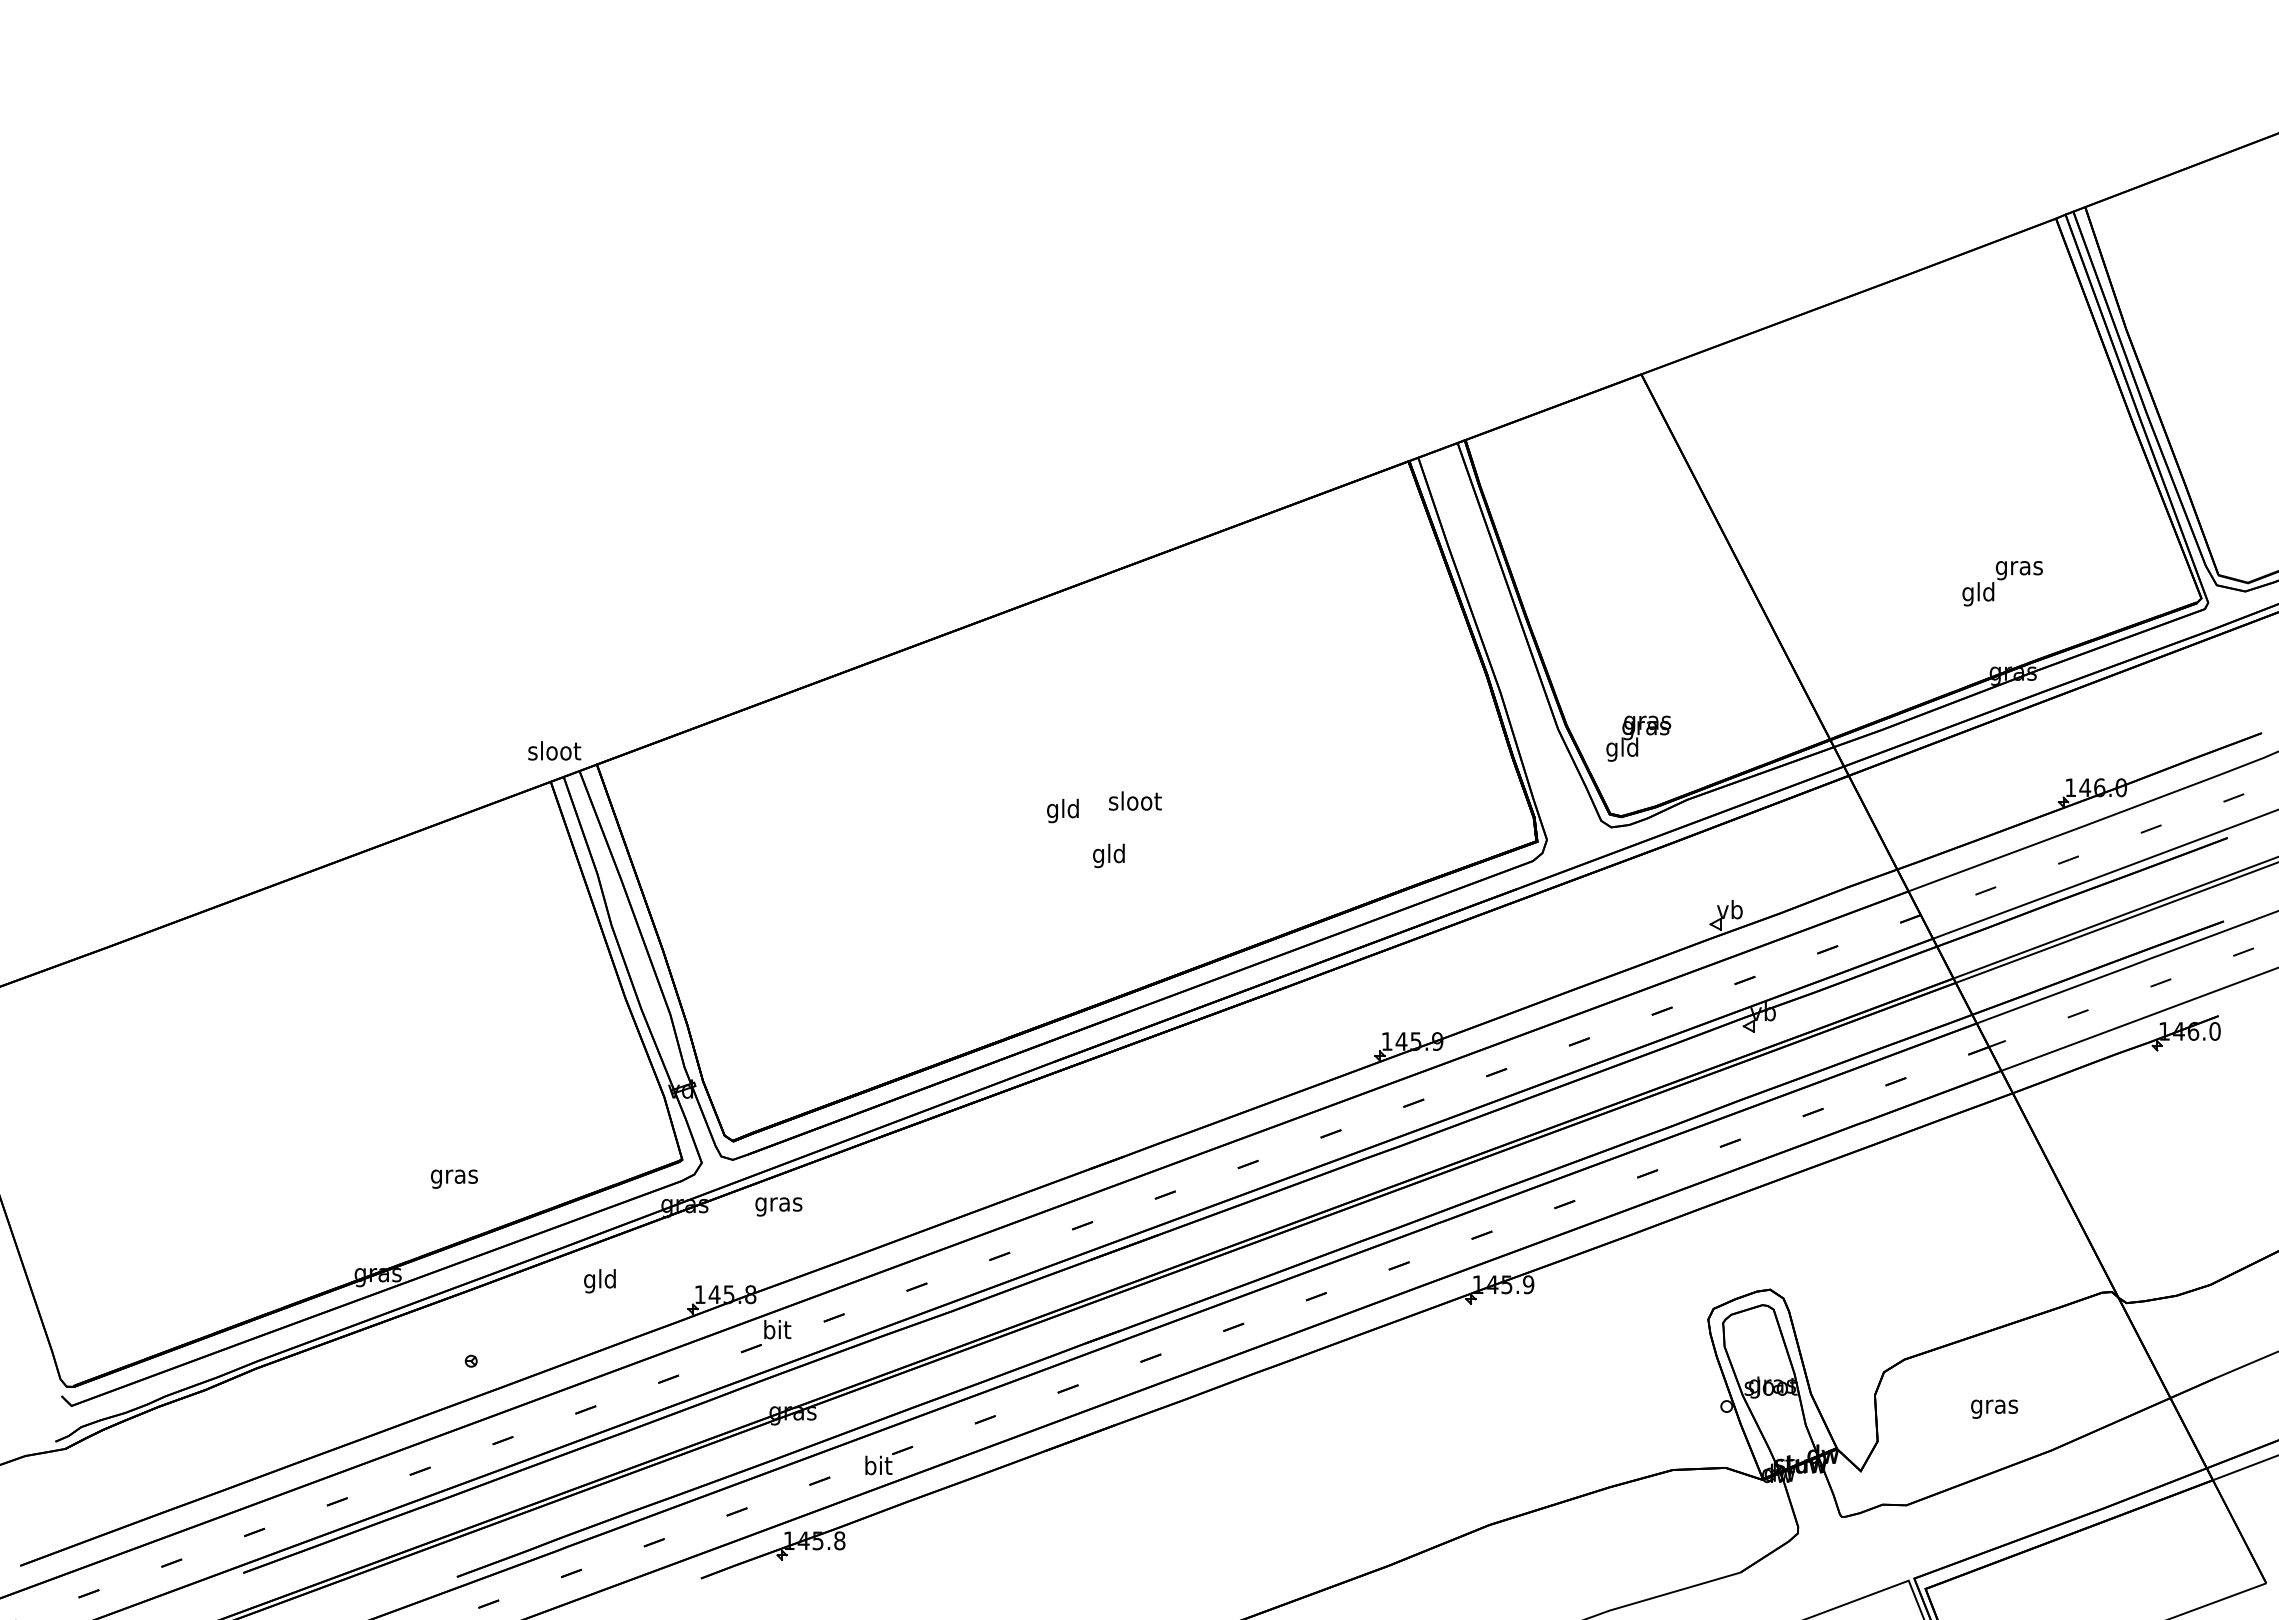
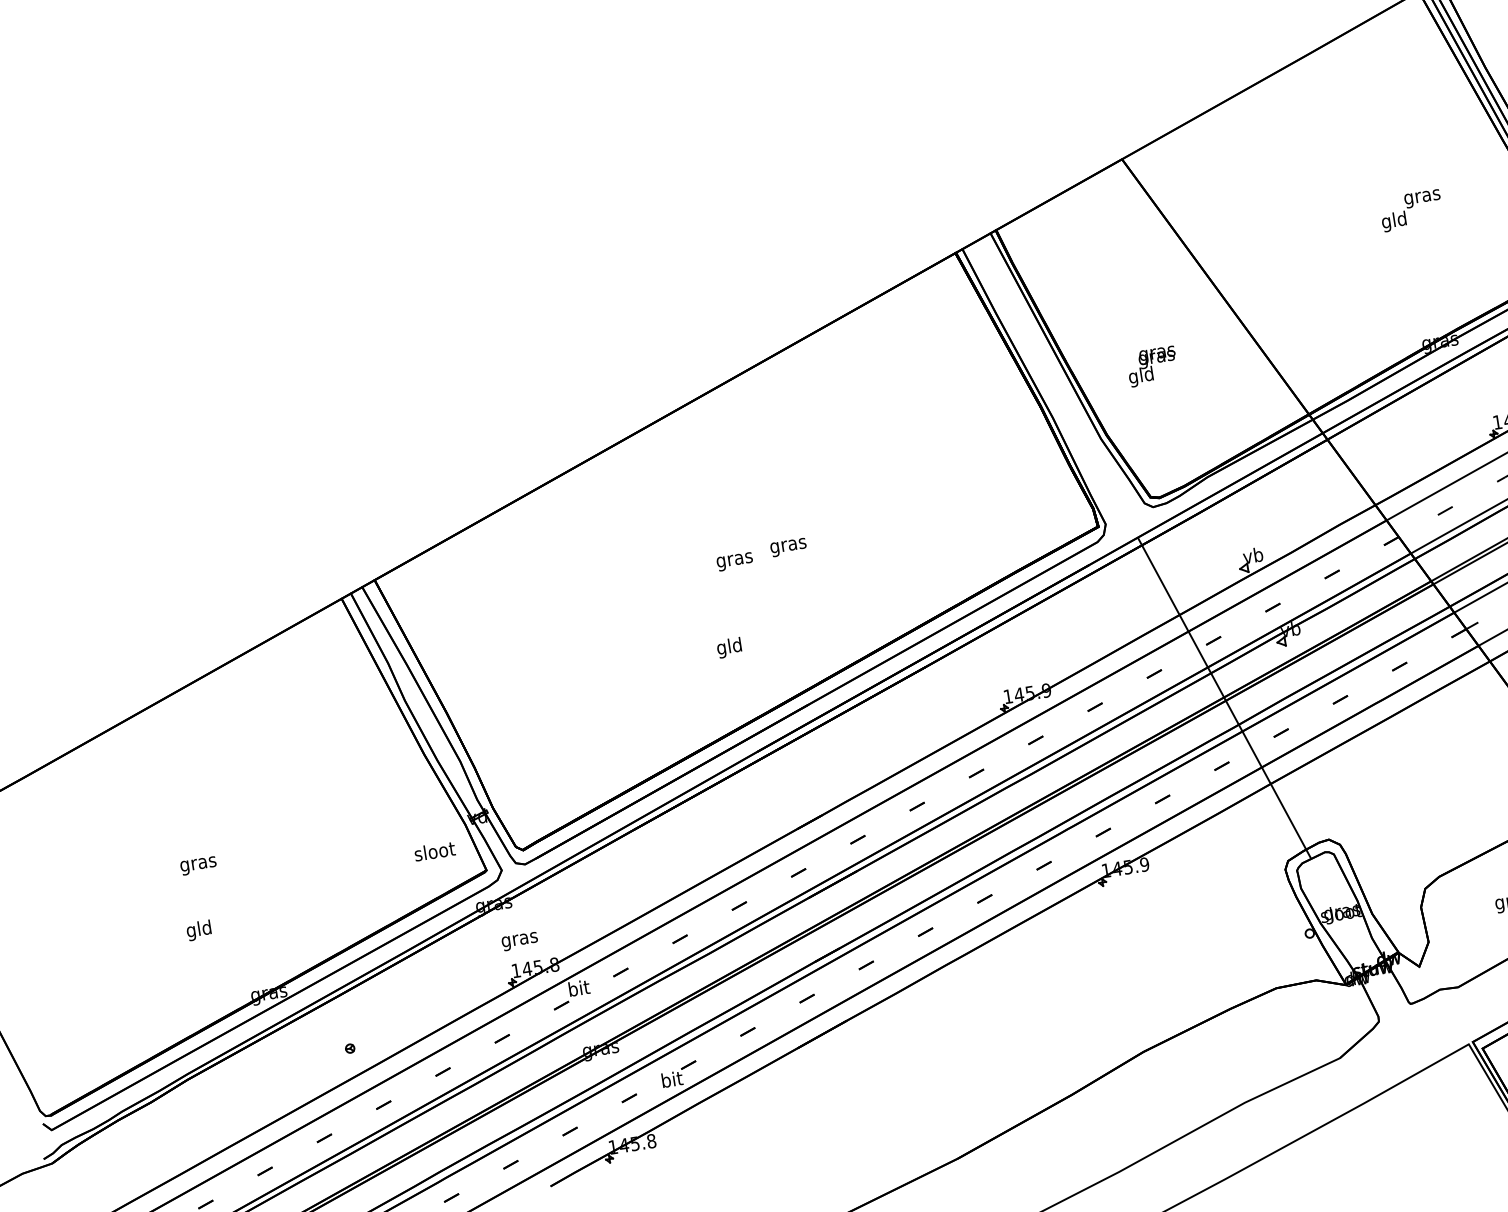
text: (2002, 583) -> (1411, 210), moved
text: (1638, 738) -> (1152, 366), moved
text: (554, 750) -> (434, 851), moved
text: (1135, 803) -> (788, 545), sloot -> gras
text: (1062, 810) -> (733, 559), gld -> gras
text: (1108, 855) -> (729, 647), moved
line: (1664, 1087) -> (1224, 698), added
text: (454, 1178) -> (198, 865), moved
text: (778, 1206) -> (519, 941), moved
text: (599, 1281) -> (198, 930), moved

